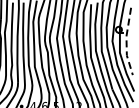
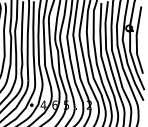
line: (126, 41) -> (136, 40), dashed -> solid

